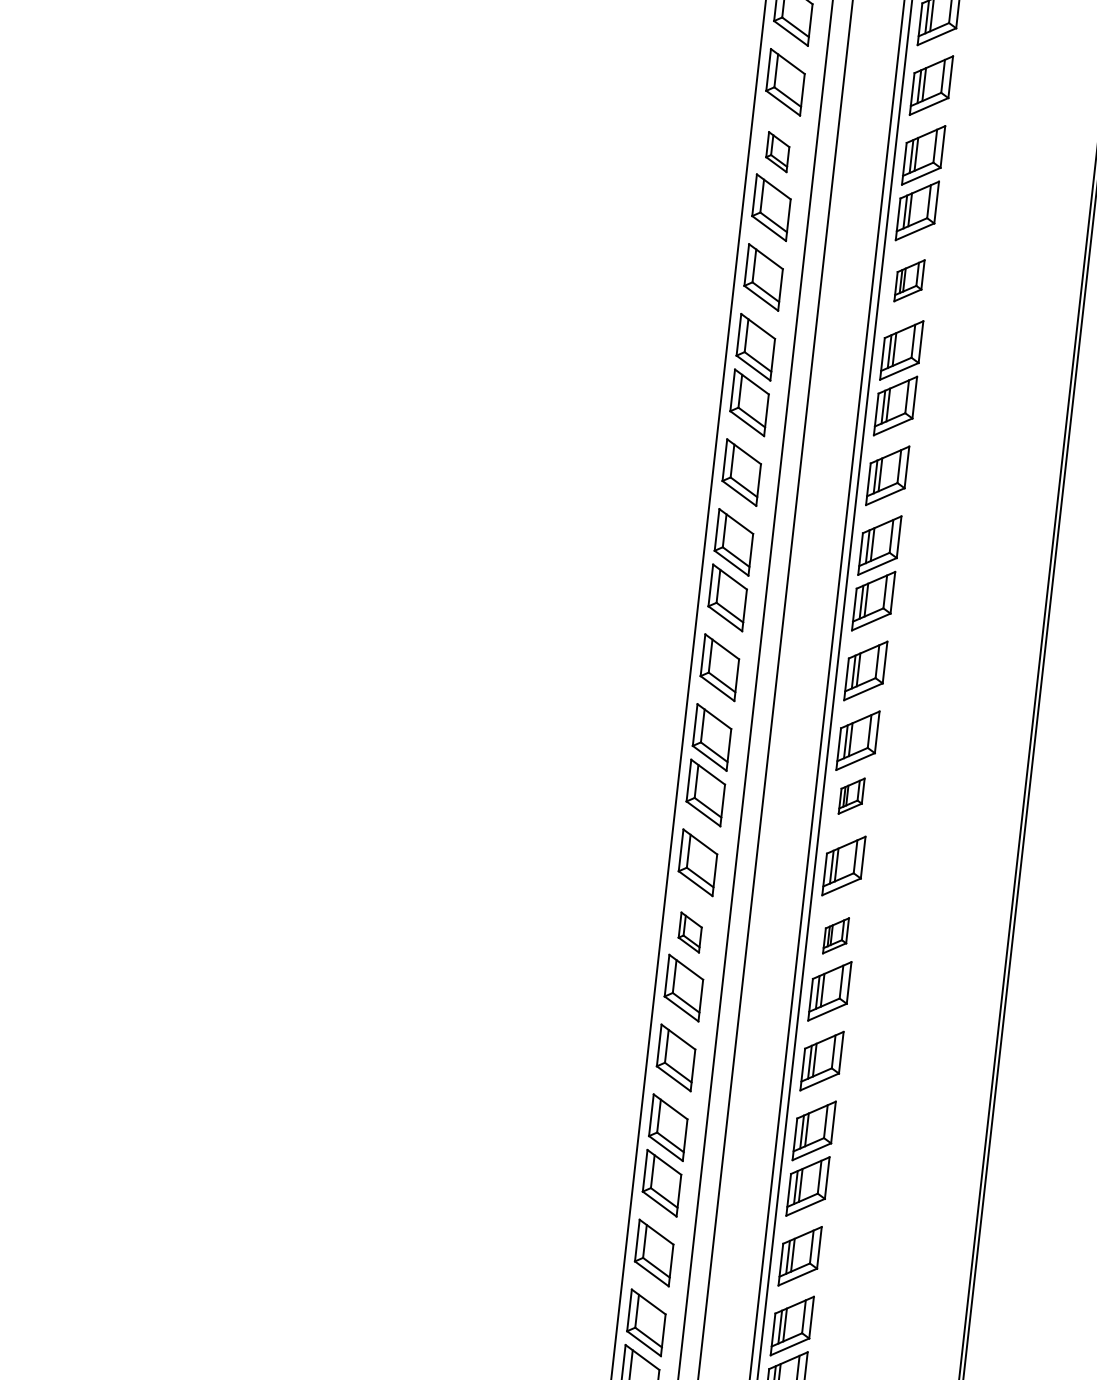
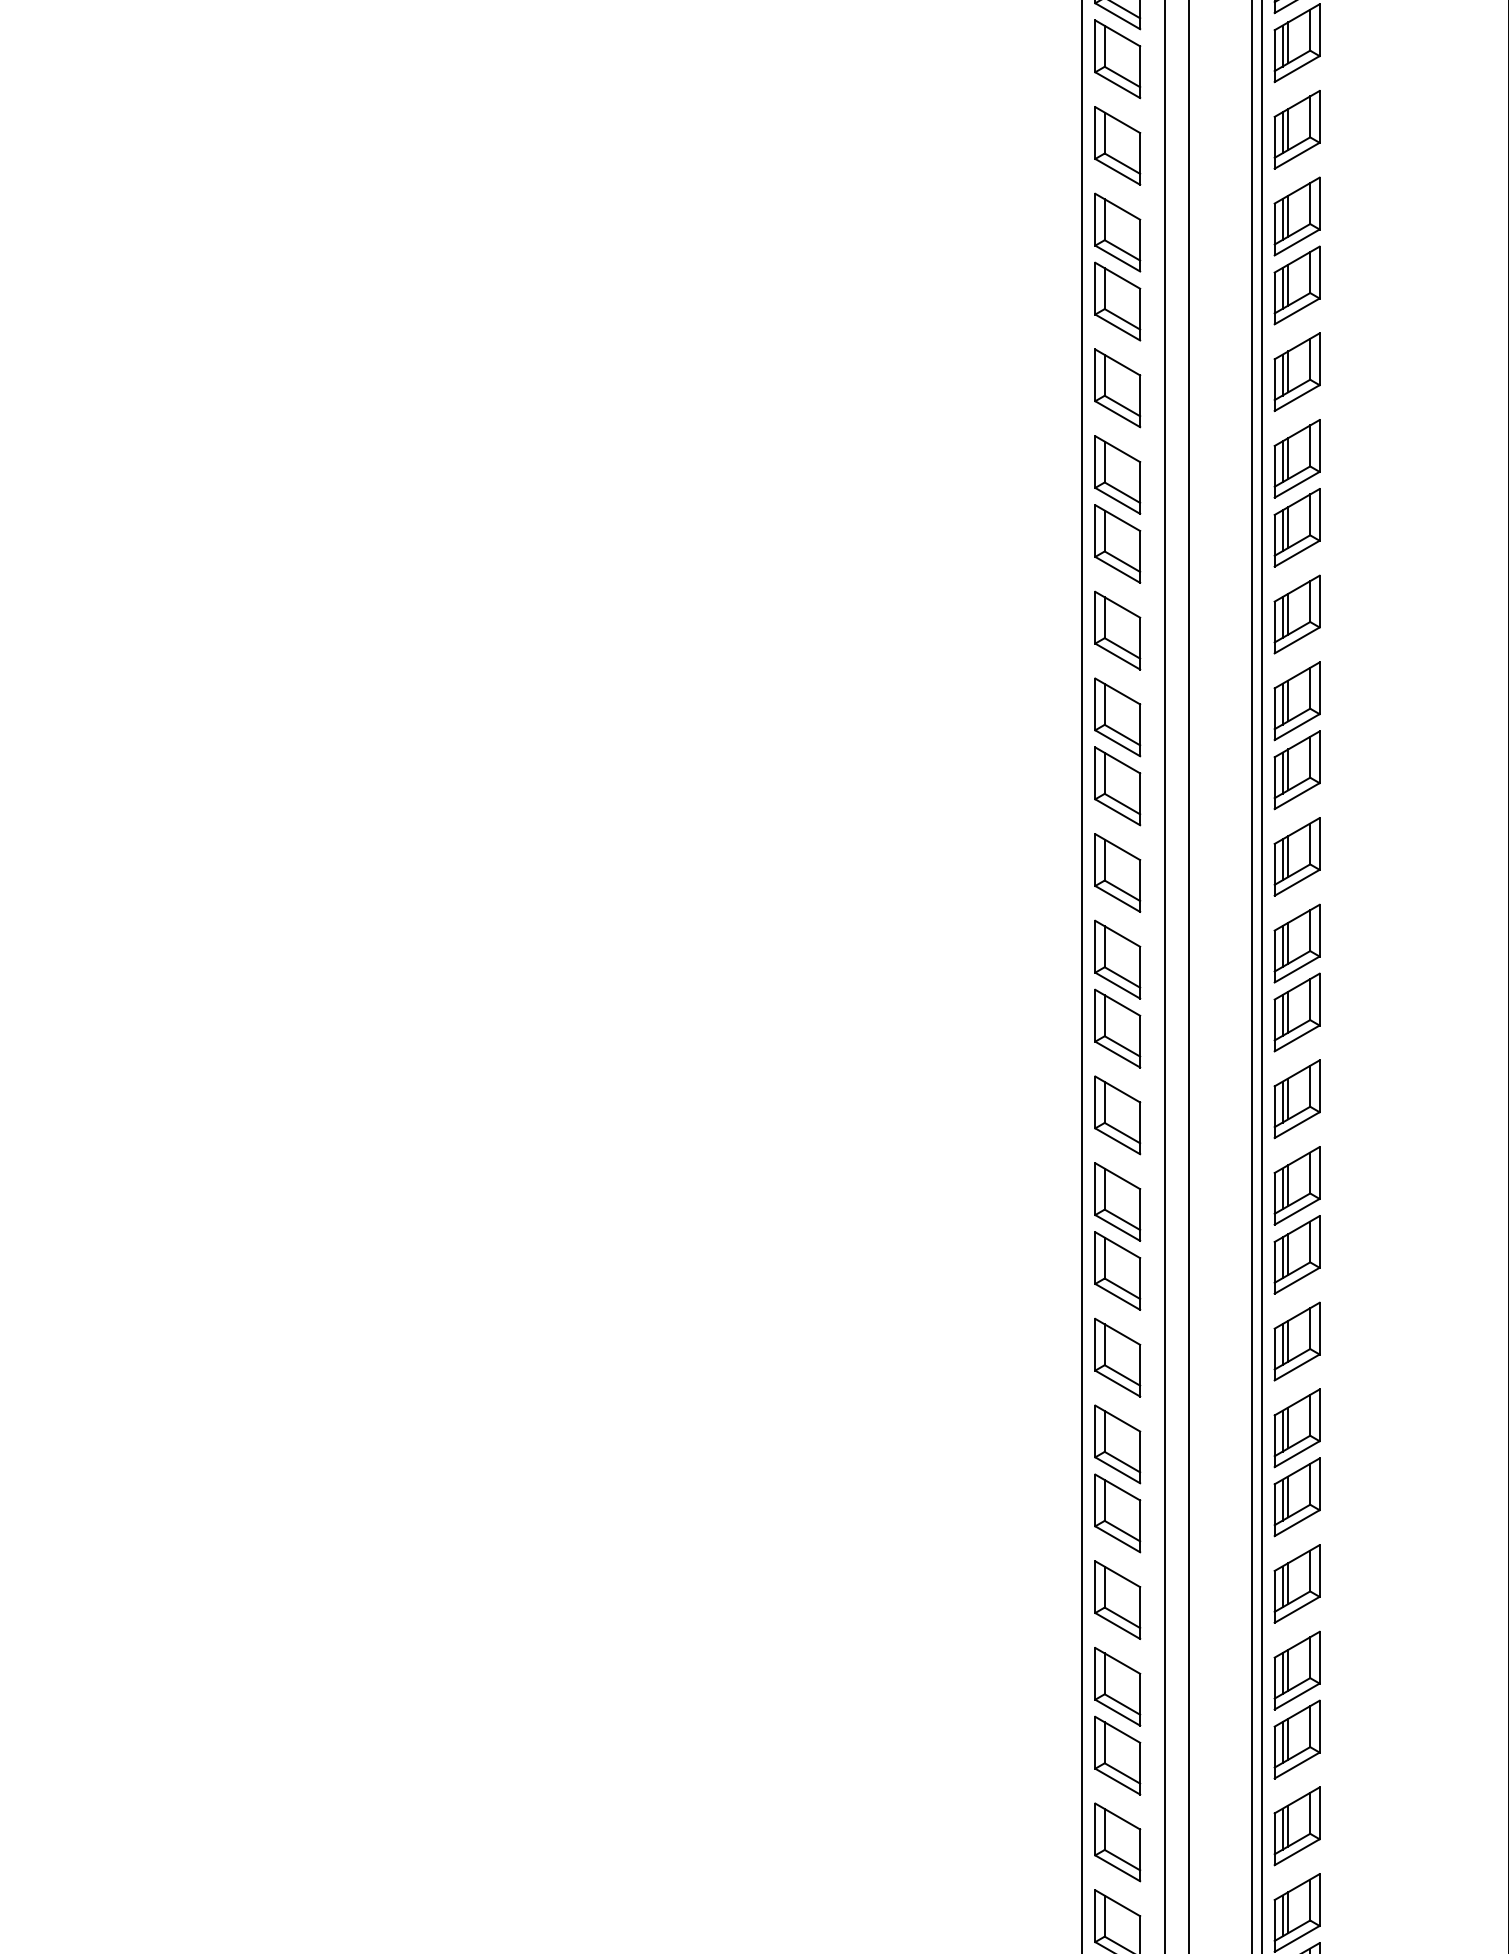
part: (777, 152) -> (1117, 232), size x1.67
part: (908, 280) -> (1296, 372), size x1.43
part: (851, 796) -> (1296, 1012), size x1.67
part: (690, 932) -> (1117, 1201), size x1.67
part: (835, 935) -> (1296, 1185), size x1.67

